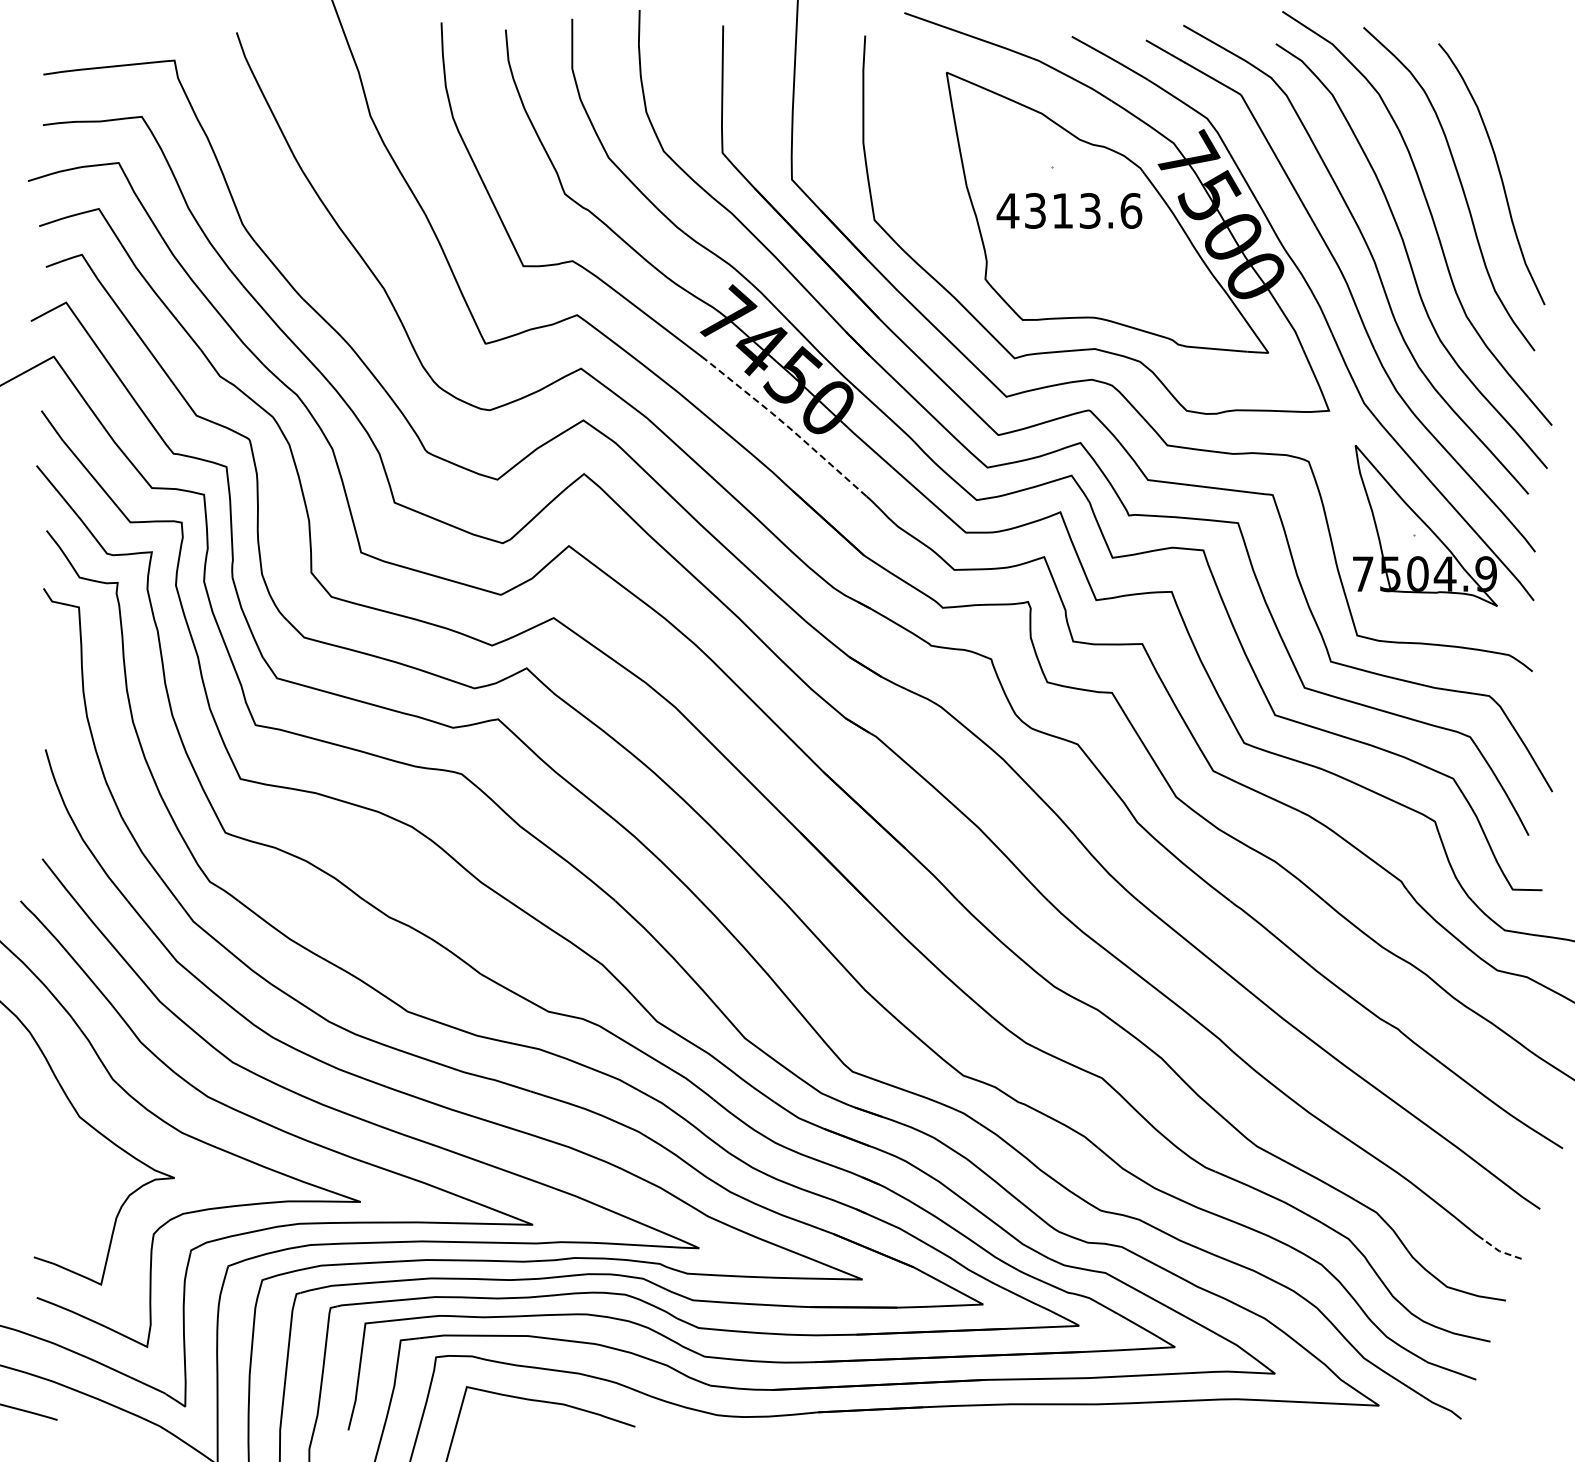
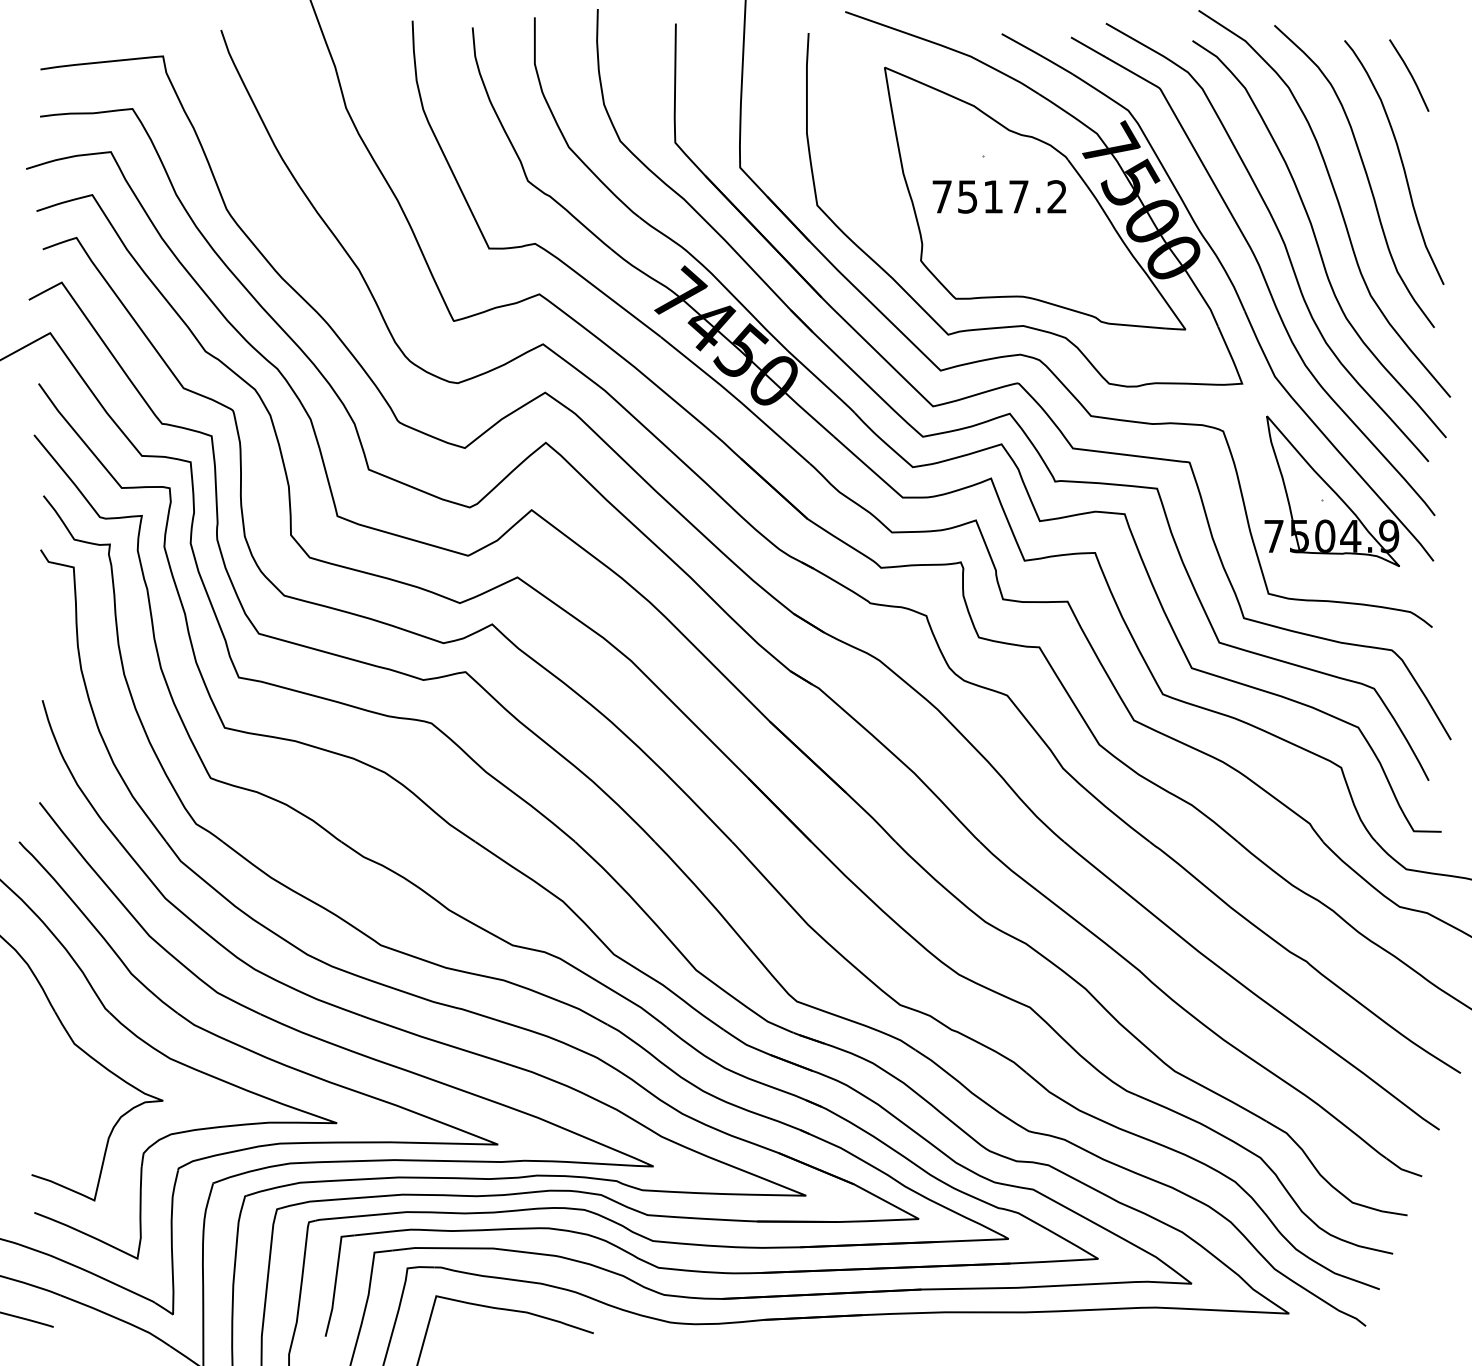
line: (1508, 80) -> (1409, 74), added
text: (1069, 210) -> (999, 196), 4313.6 -> 7517.2
line: (787, 426) -> (736, 398), dashed -> solid
line: (1500, 1251) -> (1402, 1169), dashed -> solid

